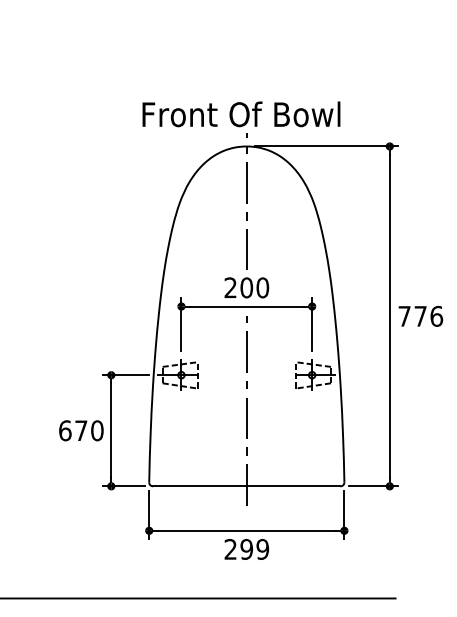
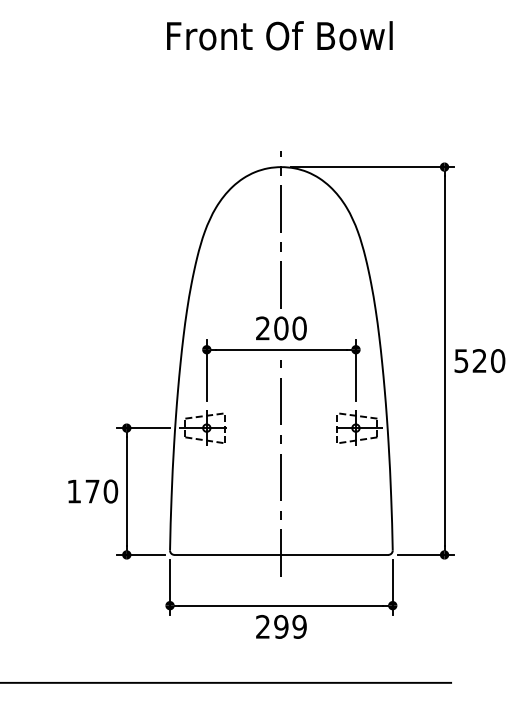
text: (241, 114) -> (279, 35), moved
text: (420, 315) -> (479, 359), 776 -> 520
text: (65, 430) -> (74, 491), 670 -> 170

